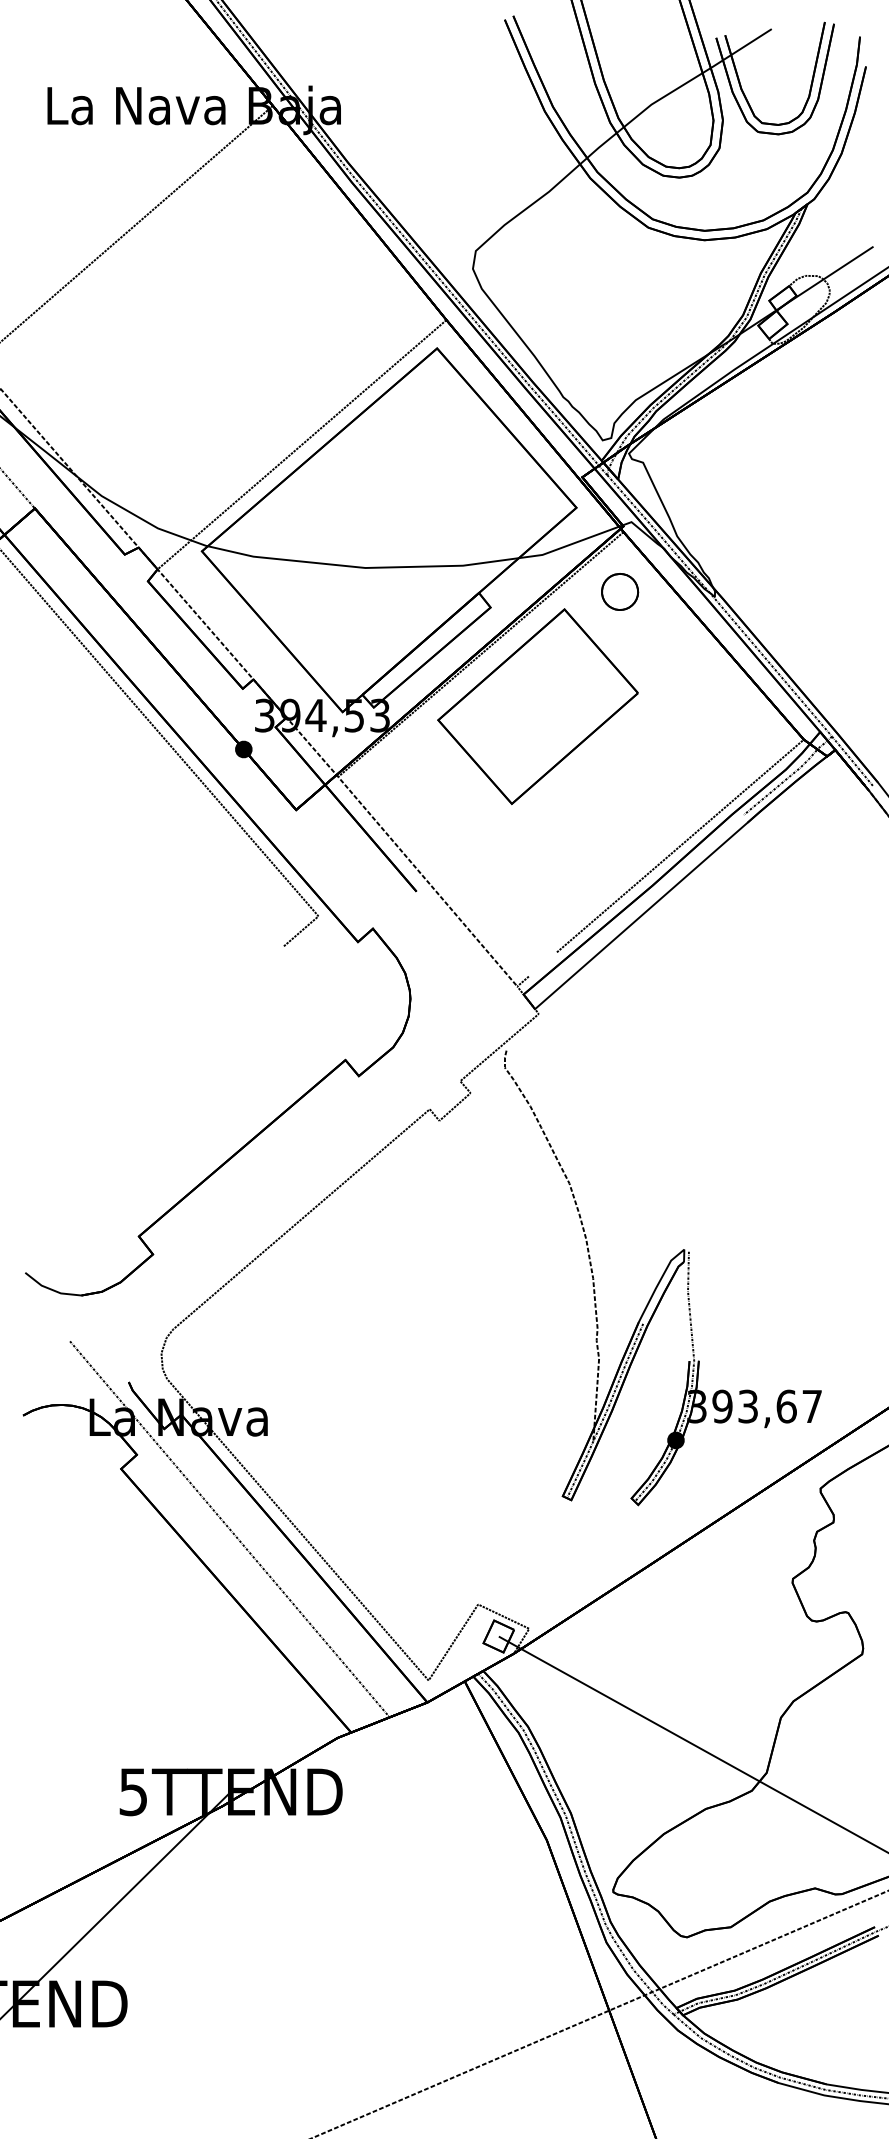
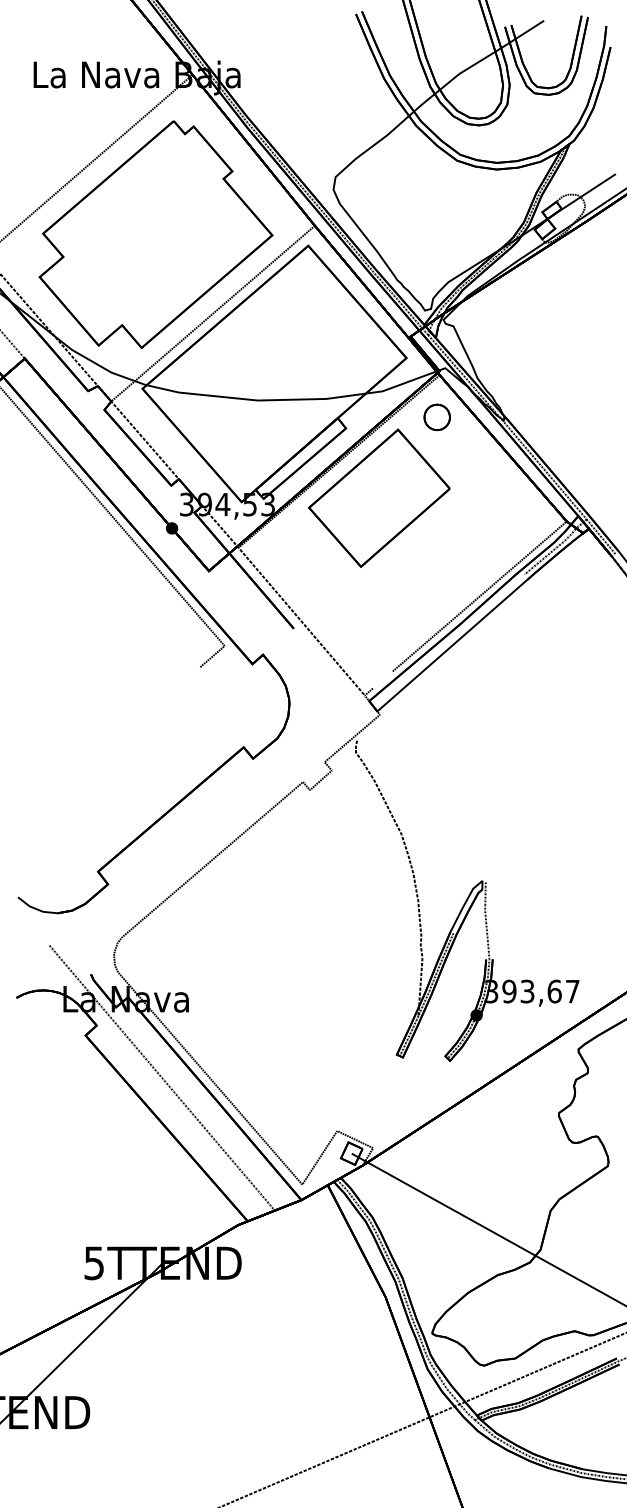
part: (221, 332) -> (156, 234), added

